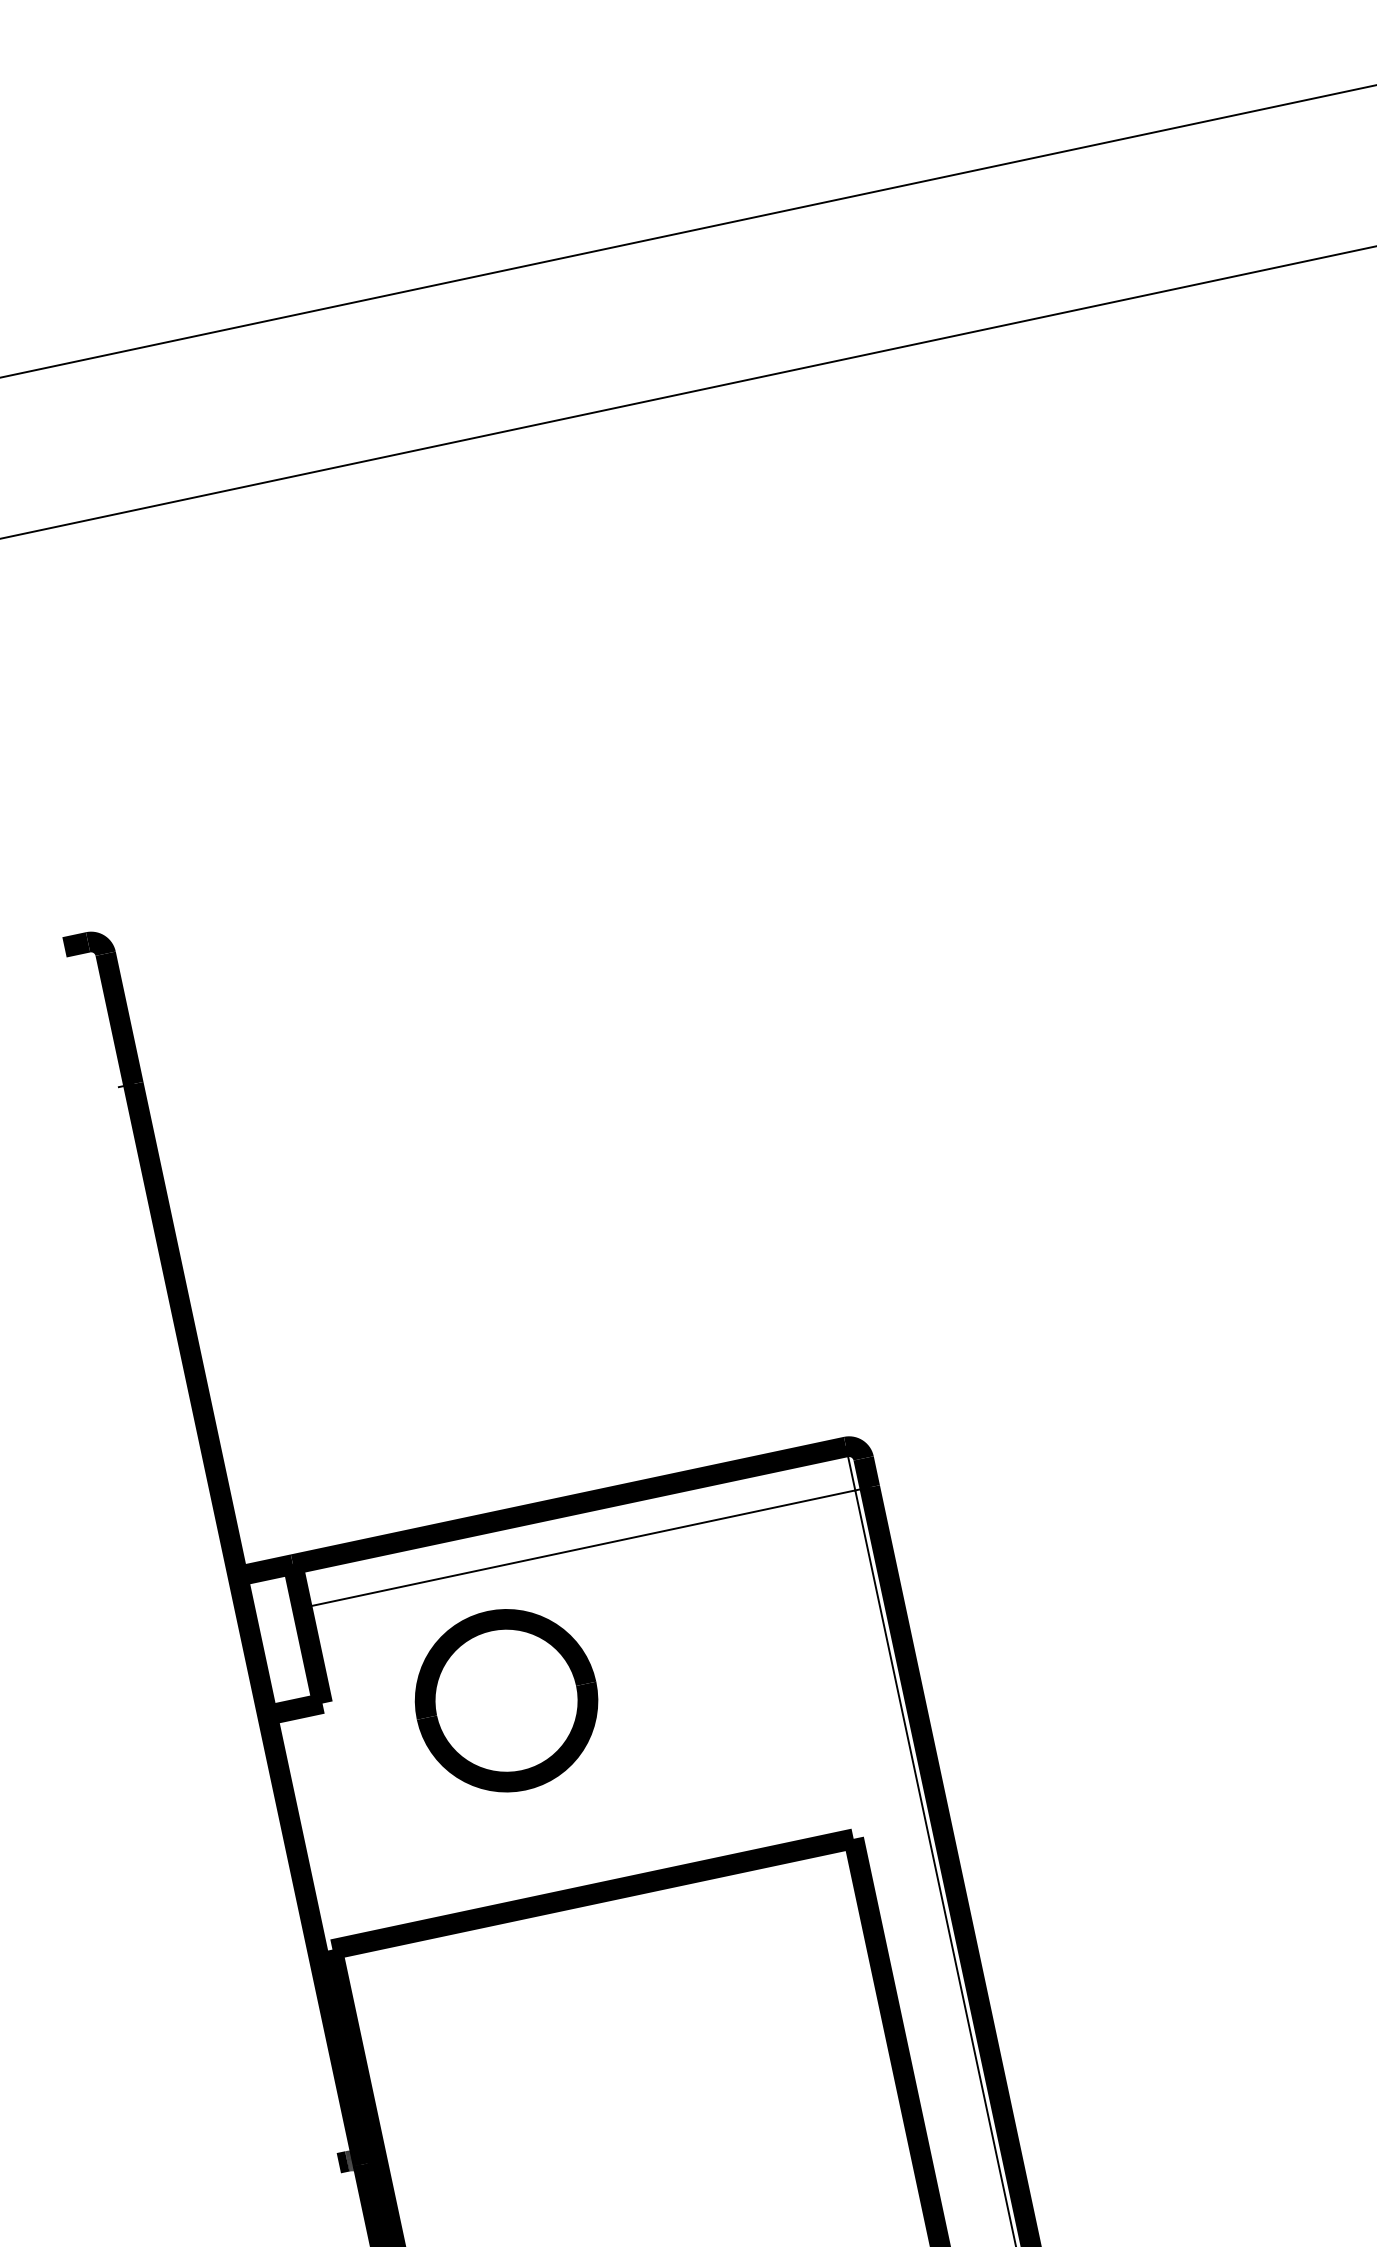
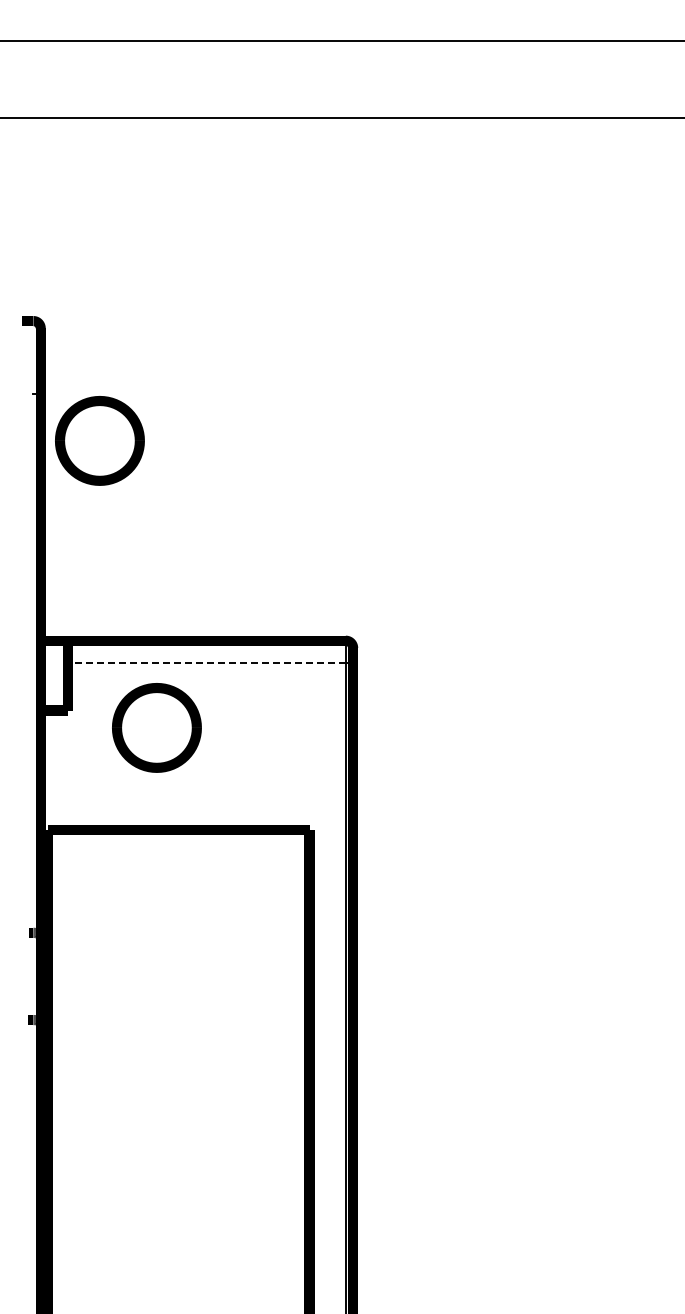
part: (270, 1152) -> (99, 440), added
line: (579, 1548) -> (207, 662), solid -> dashed

